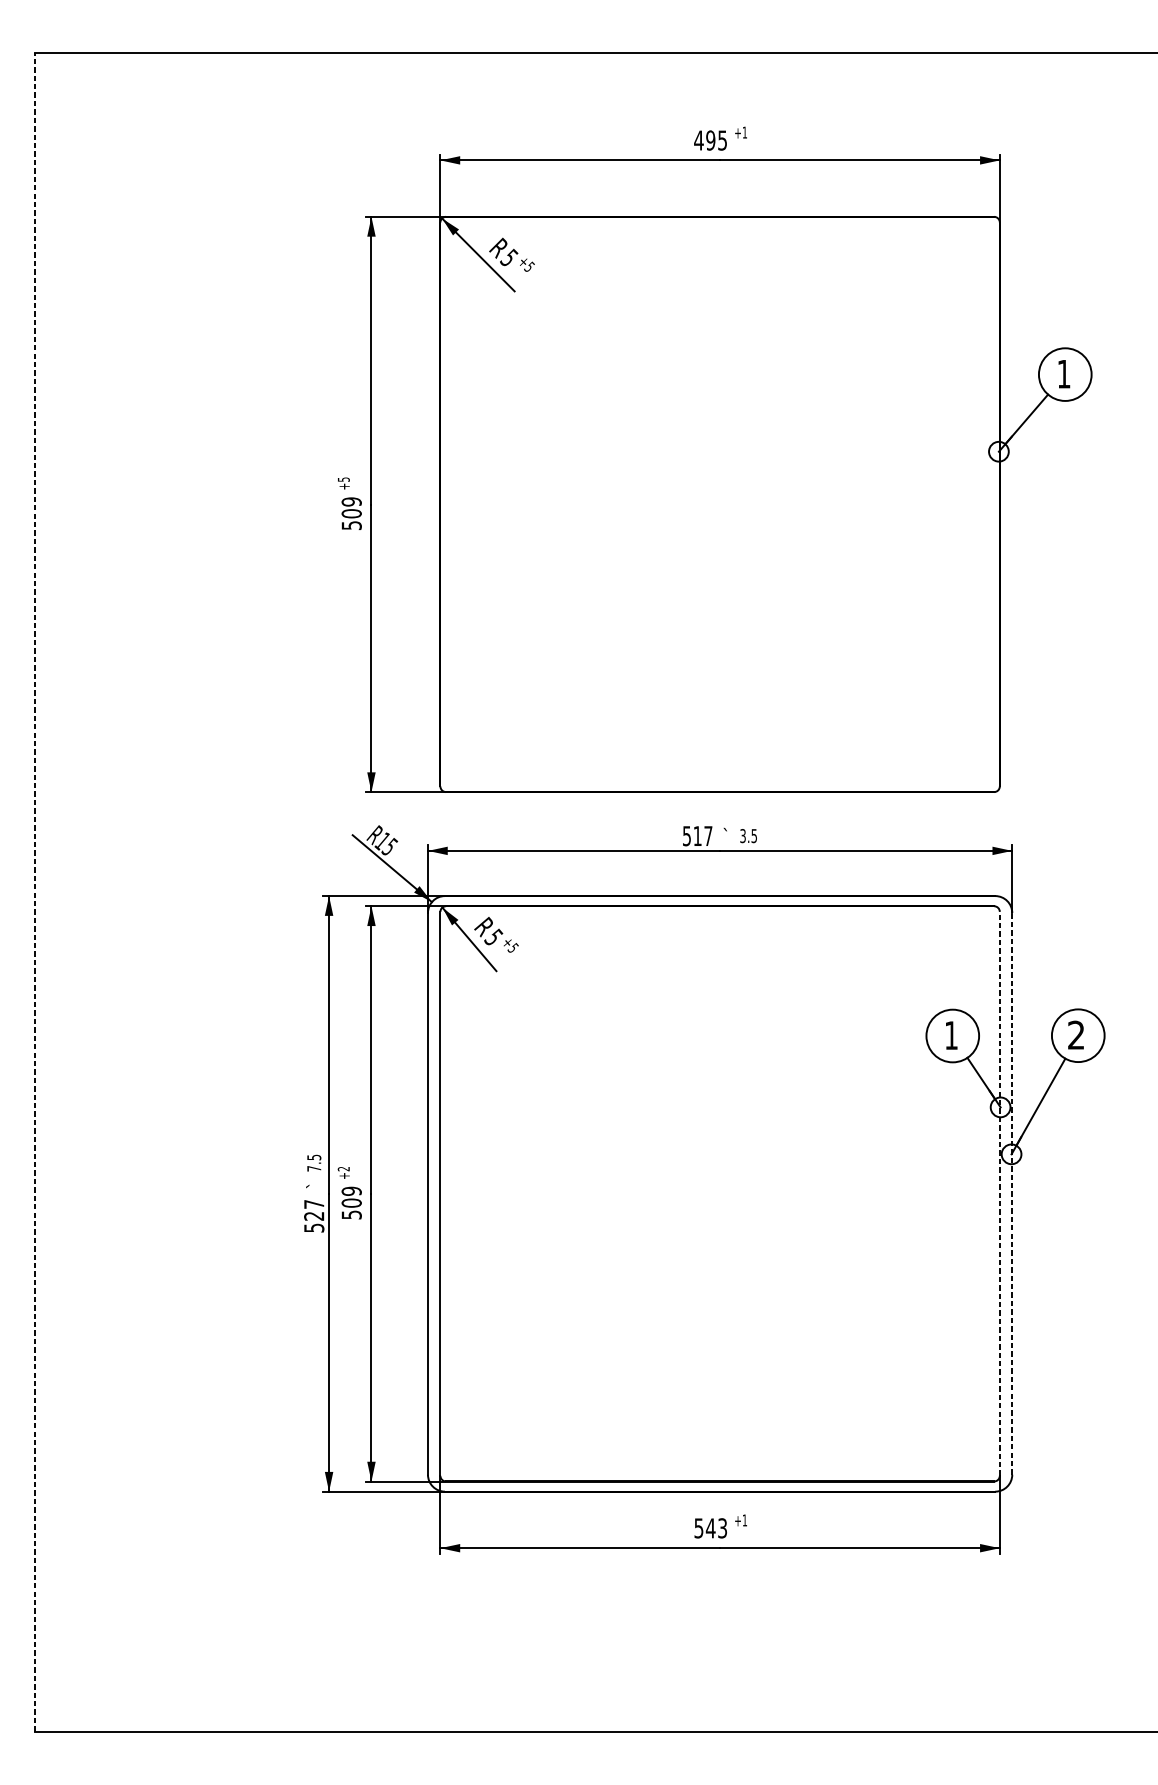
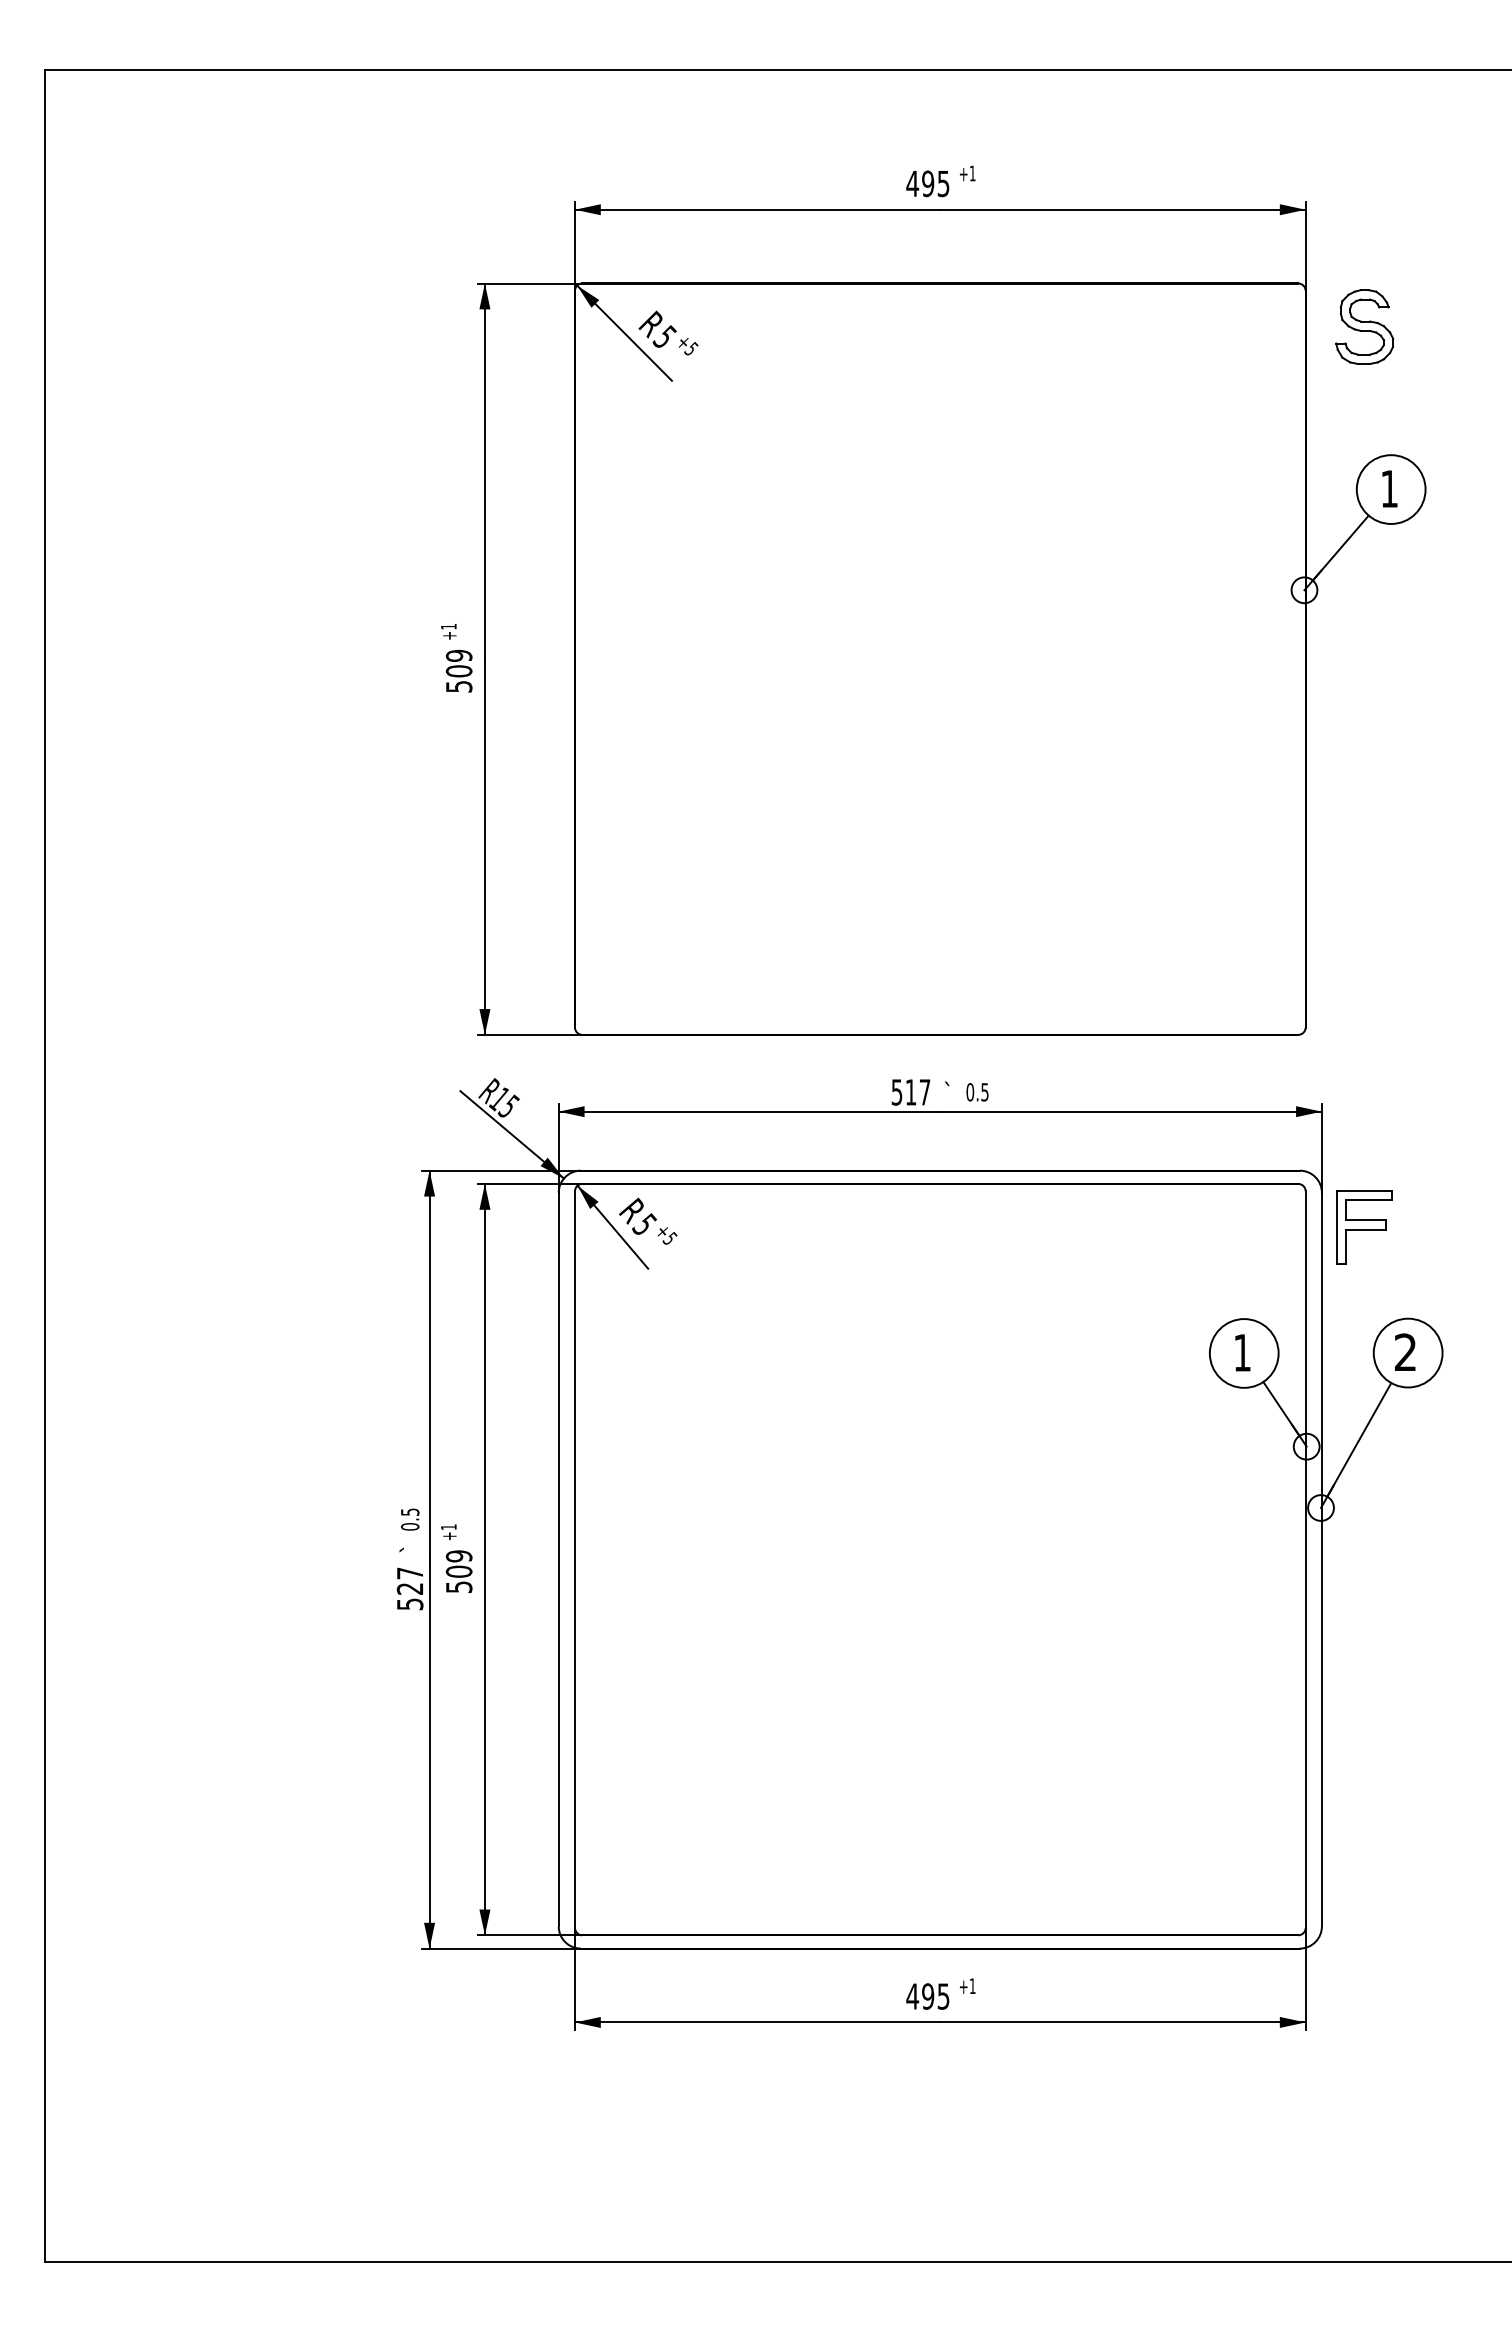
part: (1044, 249) -> (1364, 326), added
text: (343, 479) -> (448, 626), +5 -> +1
text: (743, 836) -> (970, 1092), 3.5 -> 0.5
line: (35, 892) -> (45, 1165), dashed -> solid
part: (1044, 939) -> (1364, 1227), added
text: (314, 1168) -> (410, 1526), 7.5 -> 0.5
text: (343, 1169) -> (448, 1527), +2 -> +1
line: (999, 1193) -> (1305, 1559), dashed -> solid
line: (1011, 1193) -> (1321, 1559), dashed -> solid
text: (710, 1528) -> (927, 1996), 543 -> 495

